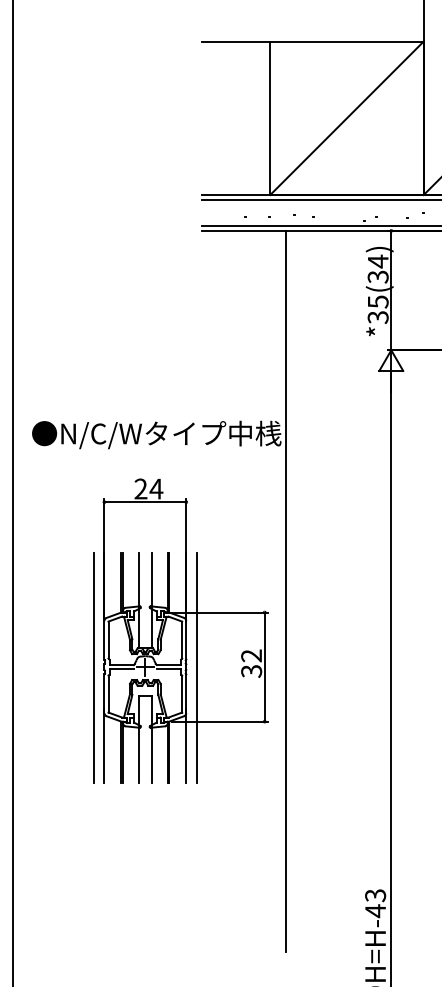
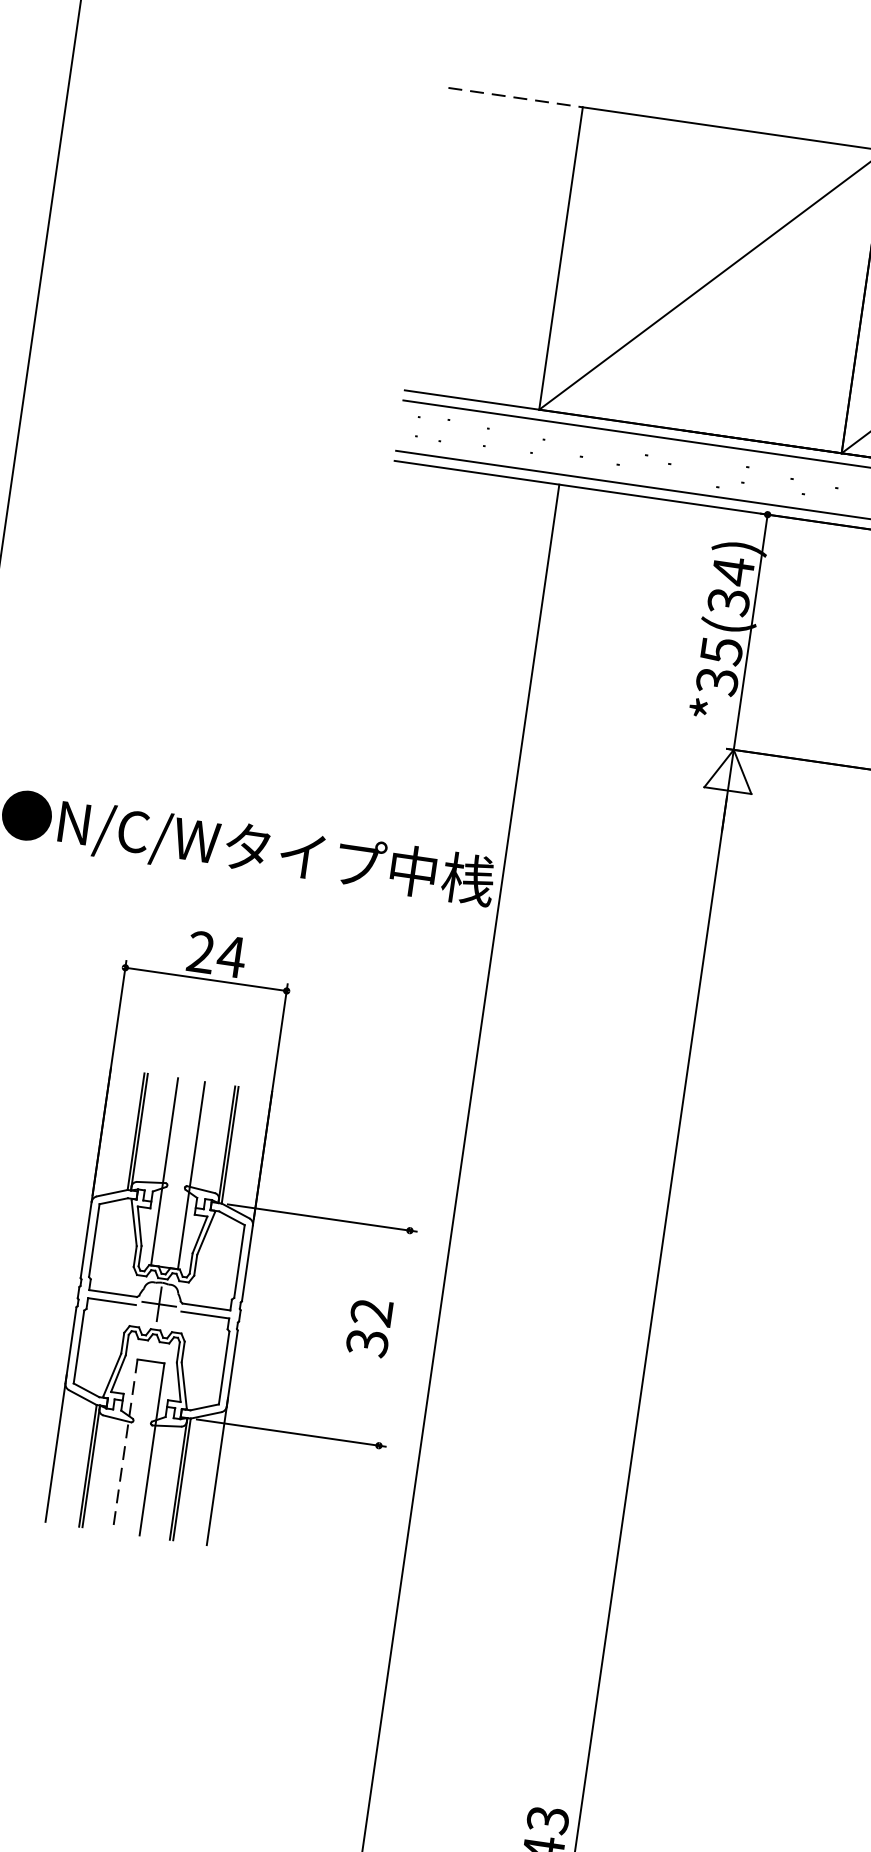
line: (236, 41) -> (516, 97), solid -> dashed
line: (264, 666) -> (394, 1336), removed
line: (93, 667) -> (56, 1290), removed
line: (196, 668) -> (259, 1321), removed
line: (138, 739) -> (125, 1445), solid -> dashed

